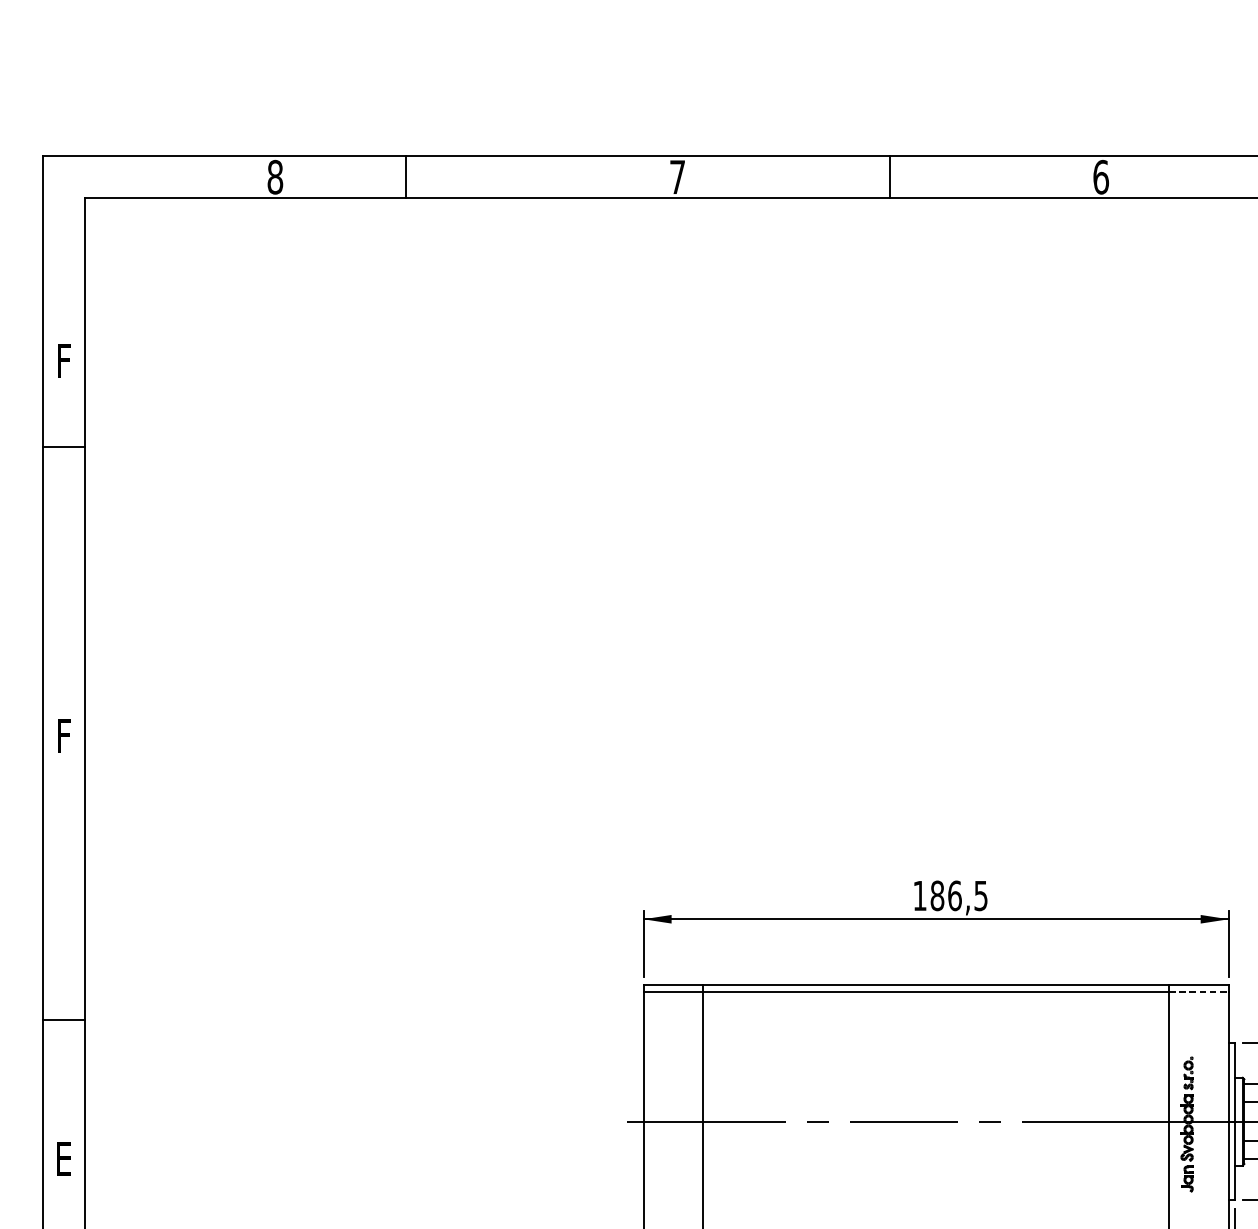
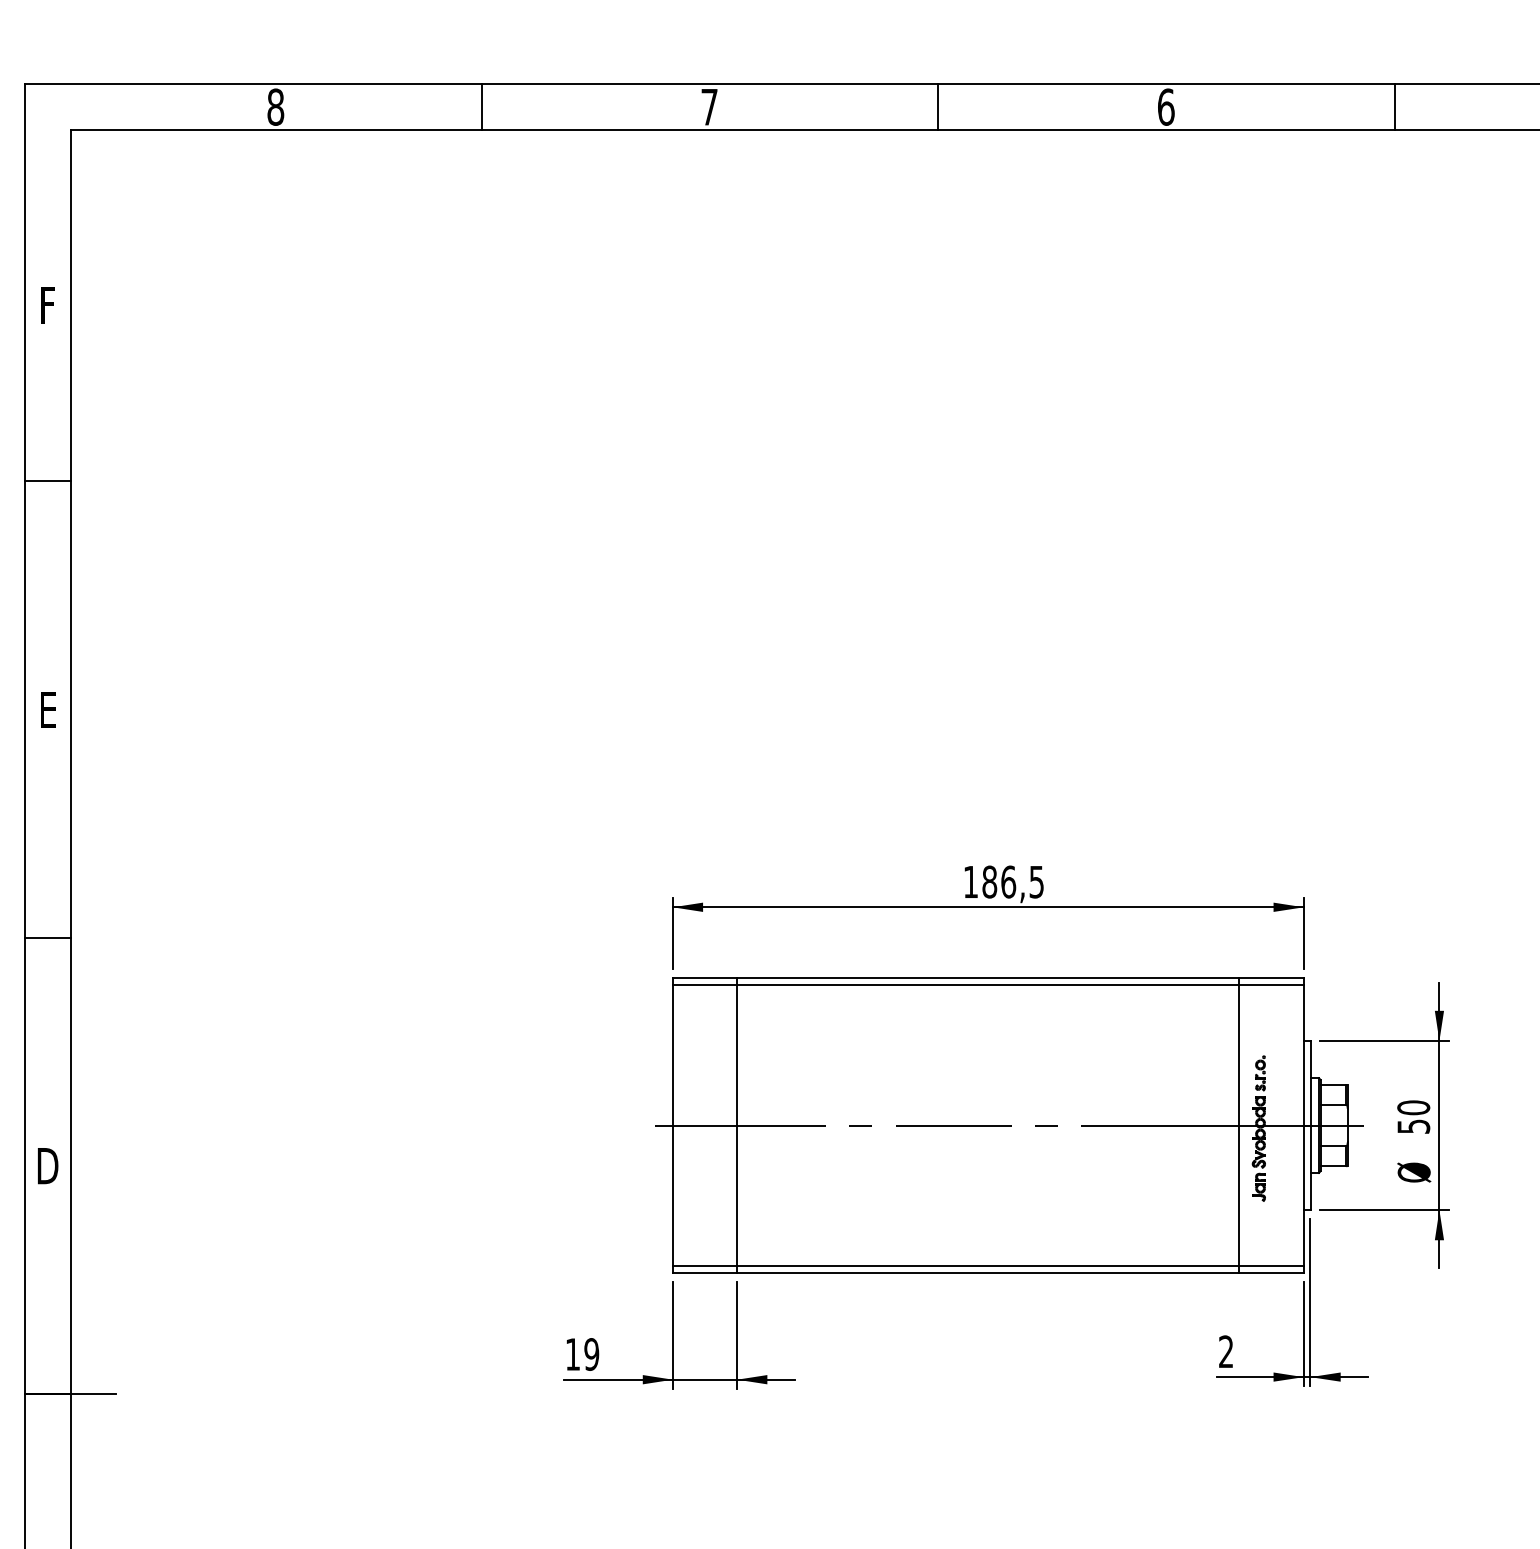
line: (405, 176) -> (481, 106), moved
line: (63, 447) -> (47, 481), moved
text: (64, 735) -> (48, 709), F -> E
line: (1199, 991) -> (1272, 985), dashed -> solid
line: (63, 1019) -> (47, 937), moved
text: (63, 1159) -> (47, 1166), E -> D

